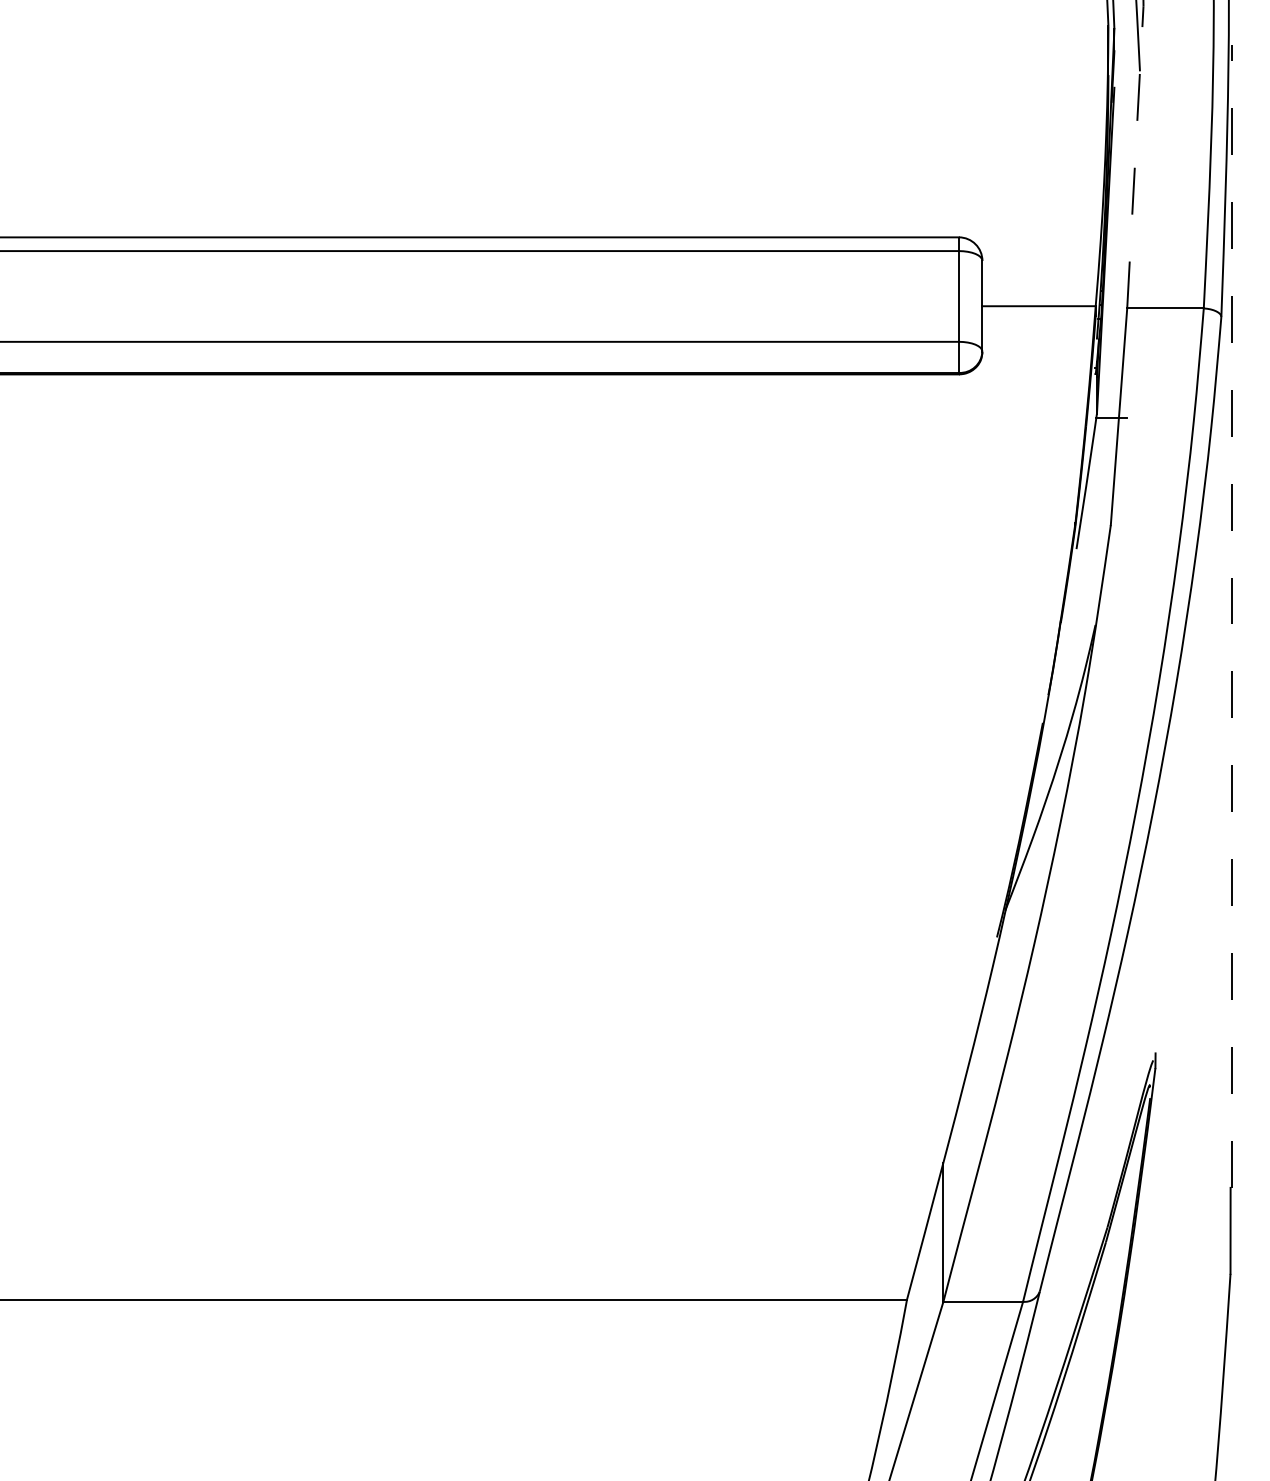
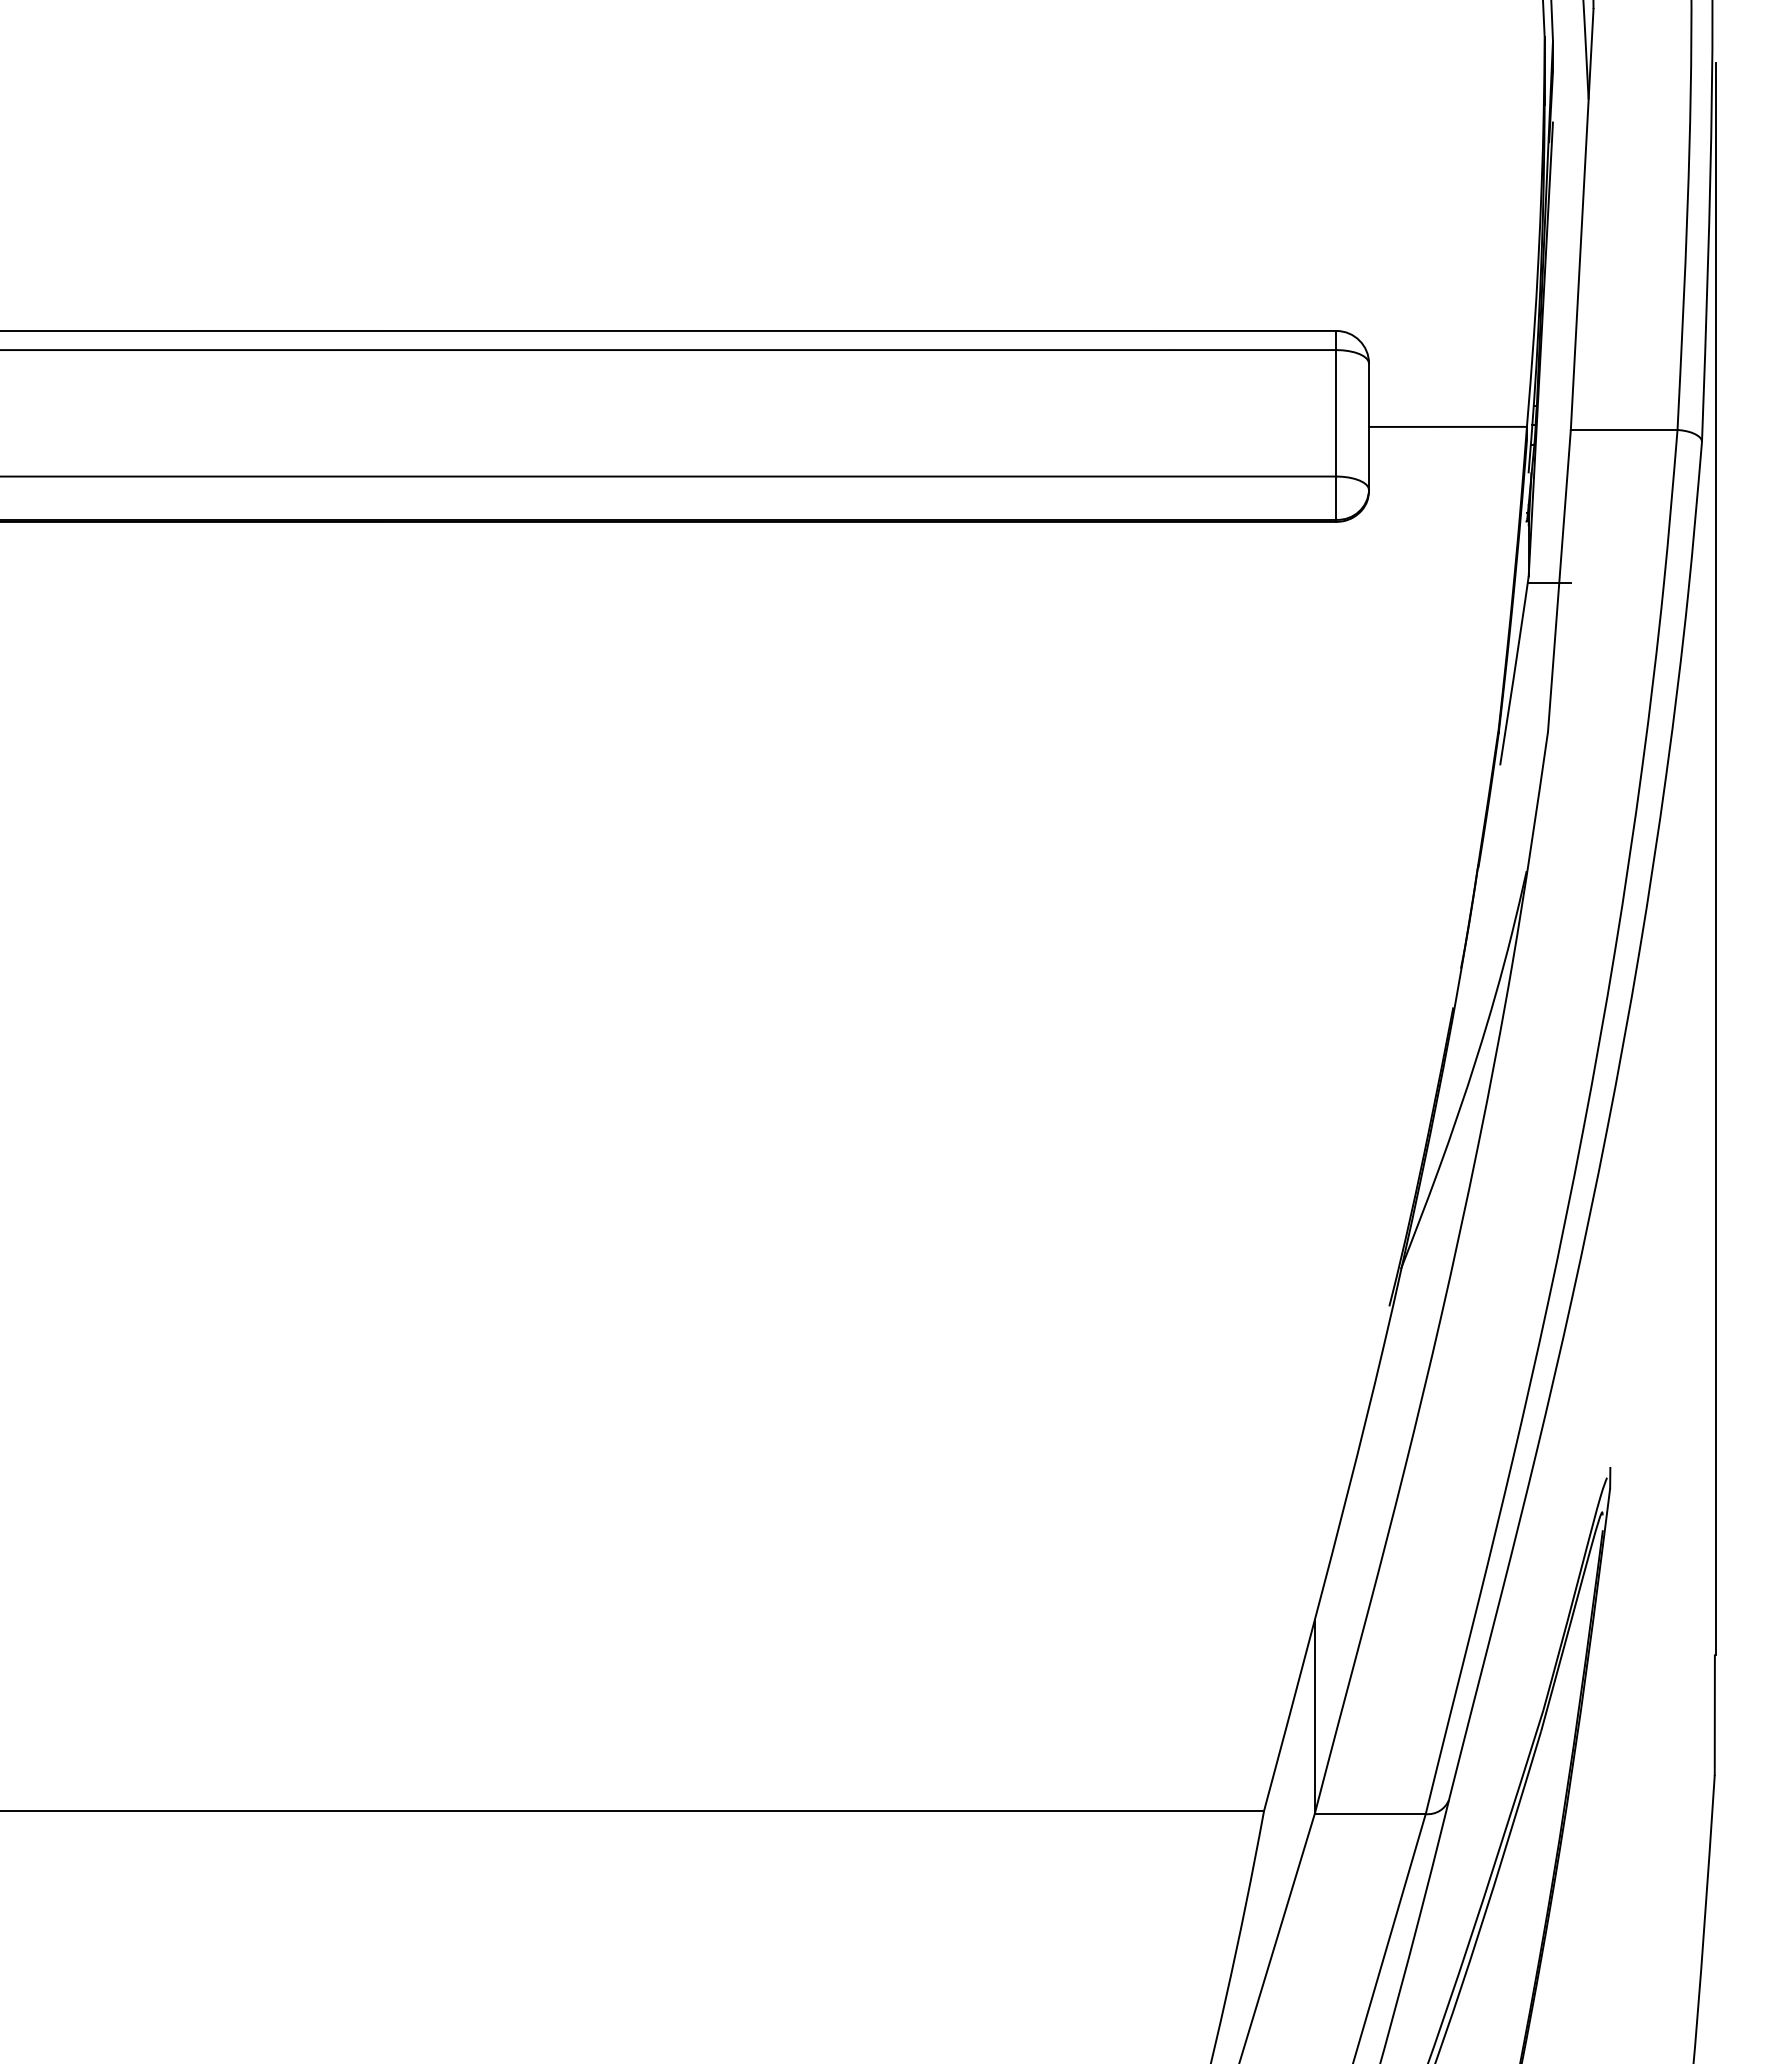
line: (1135, 157) -> (1582, 219), dashed -> solid
line: (1231, 616) -> (1716, 859), dashed -> solid

